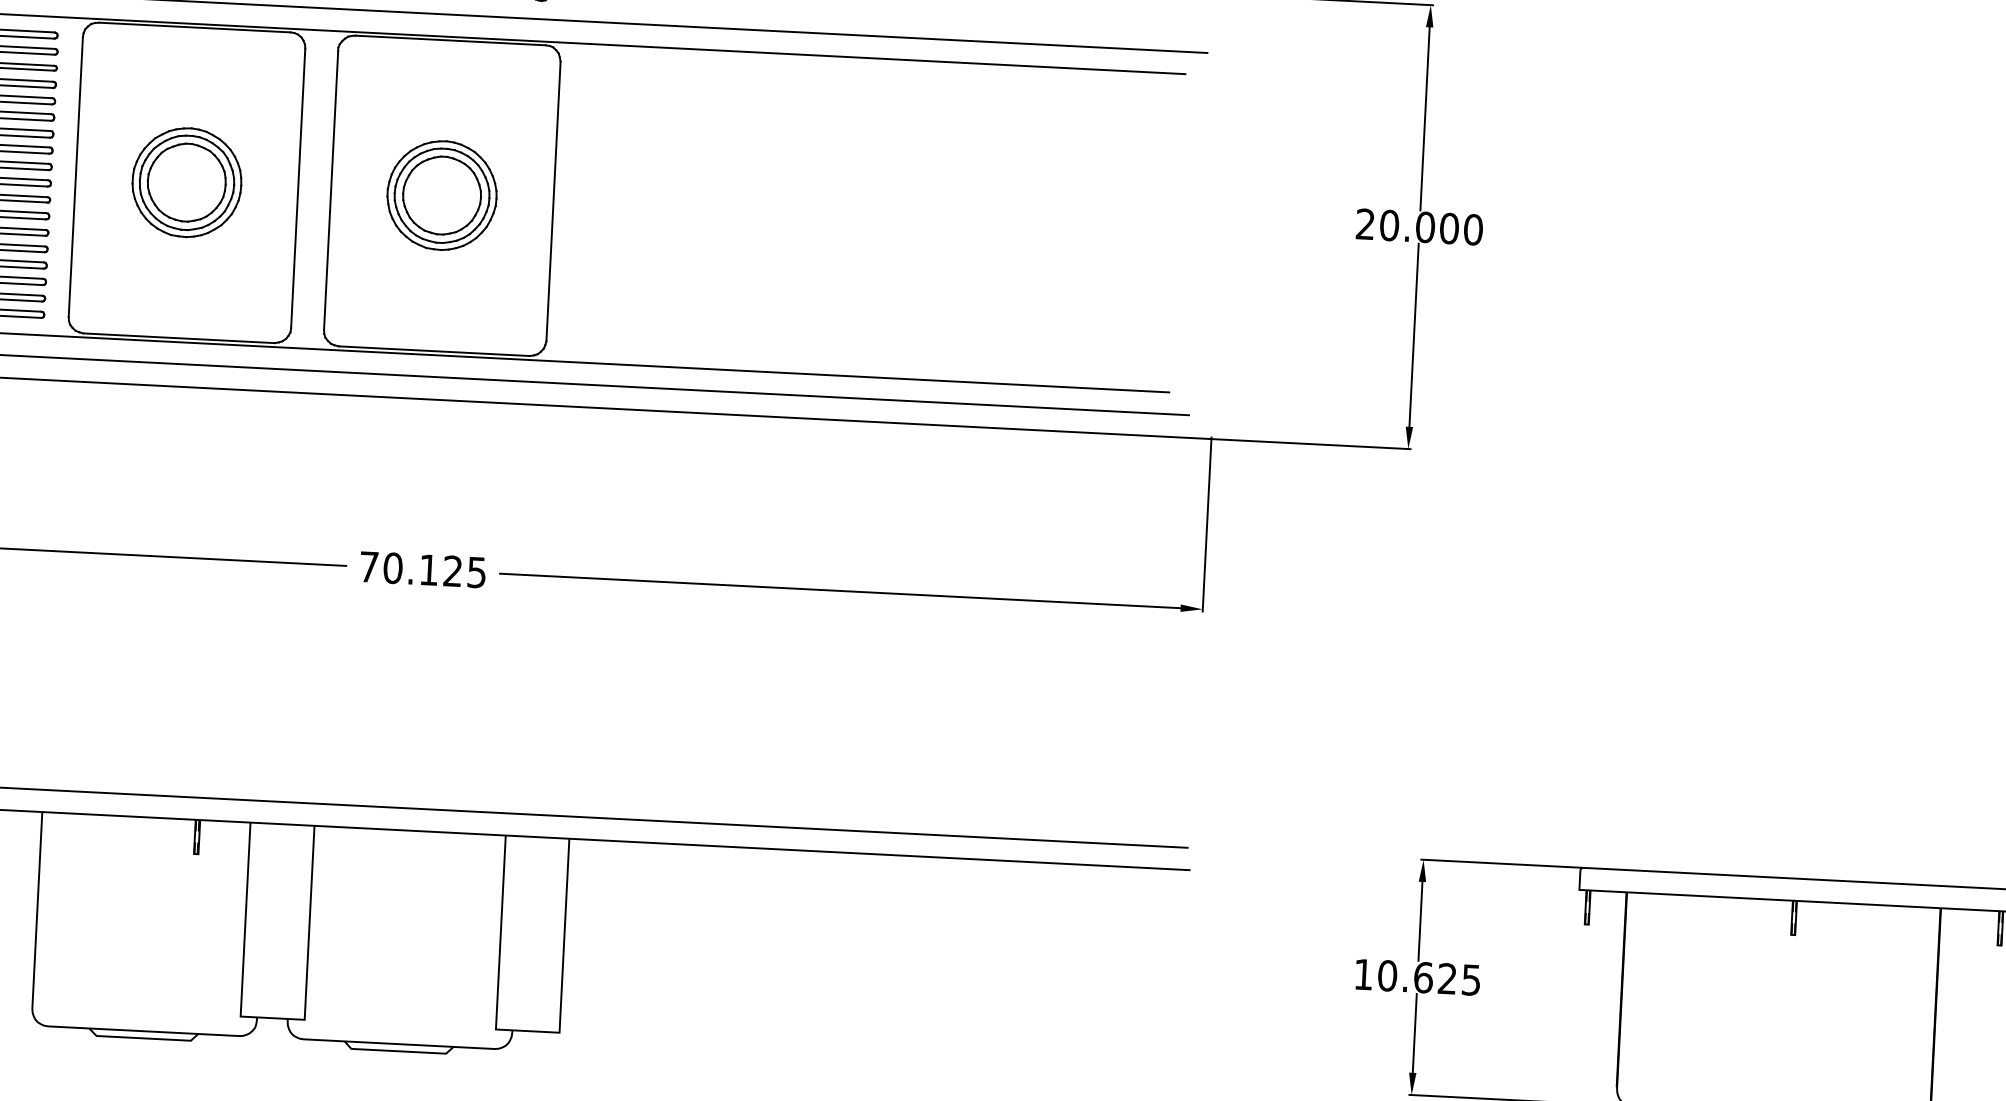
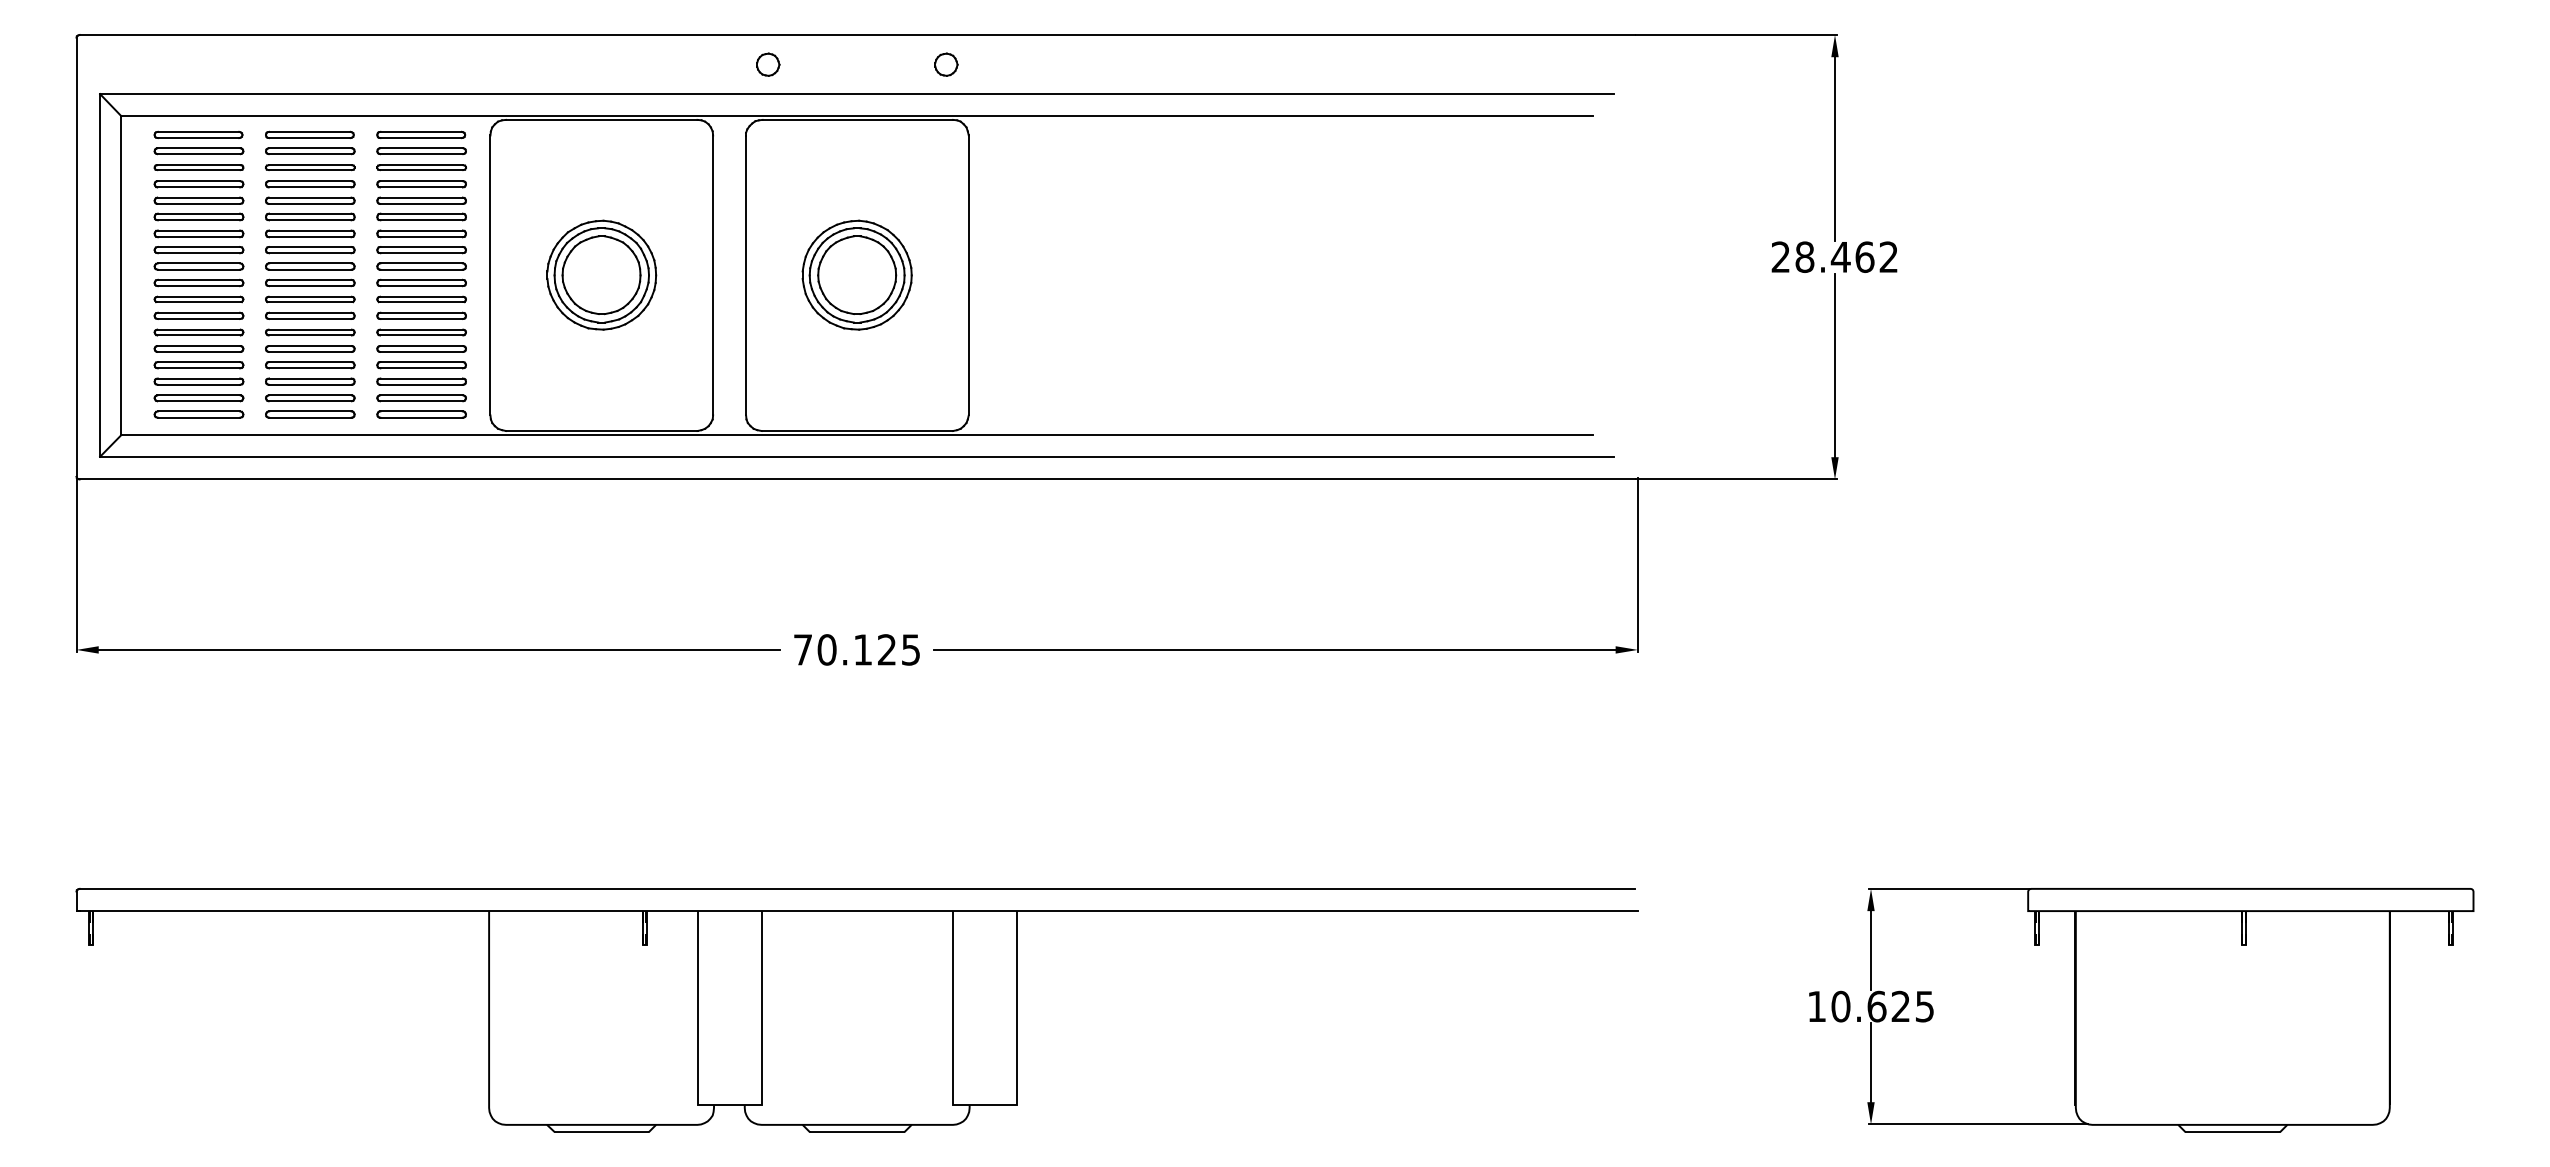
text: (1431, 226) -> (1846, 256), 20.000 -> 28.462

